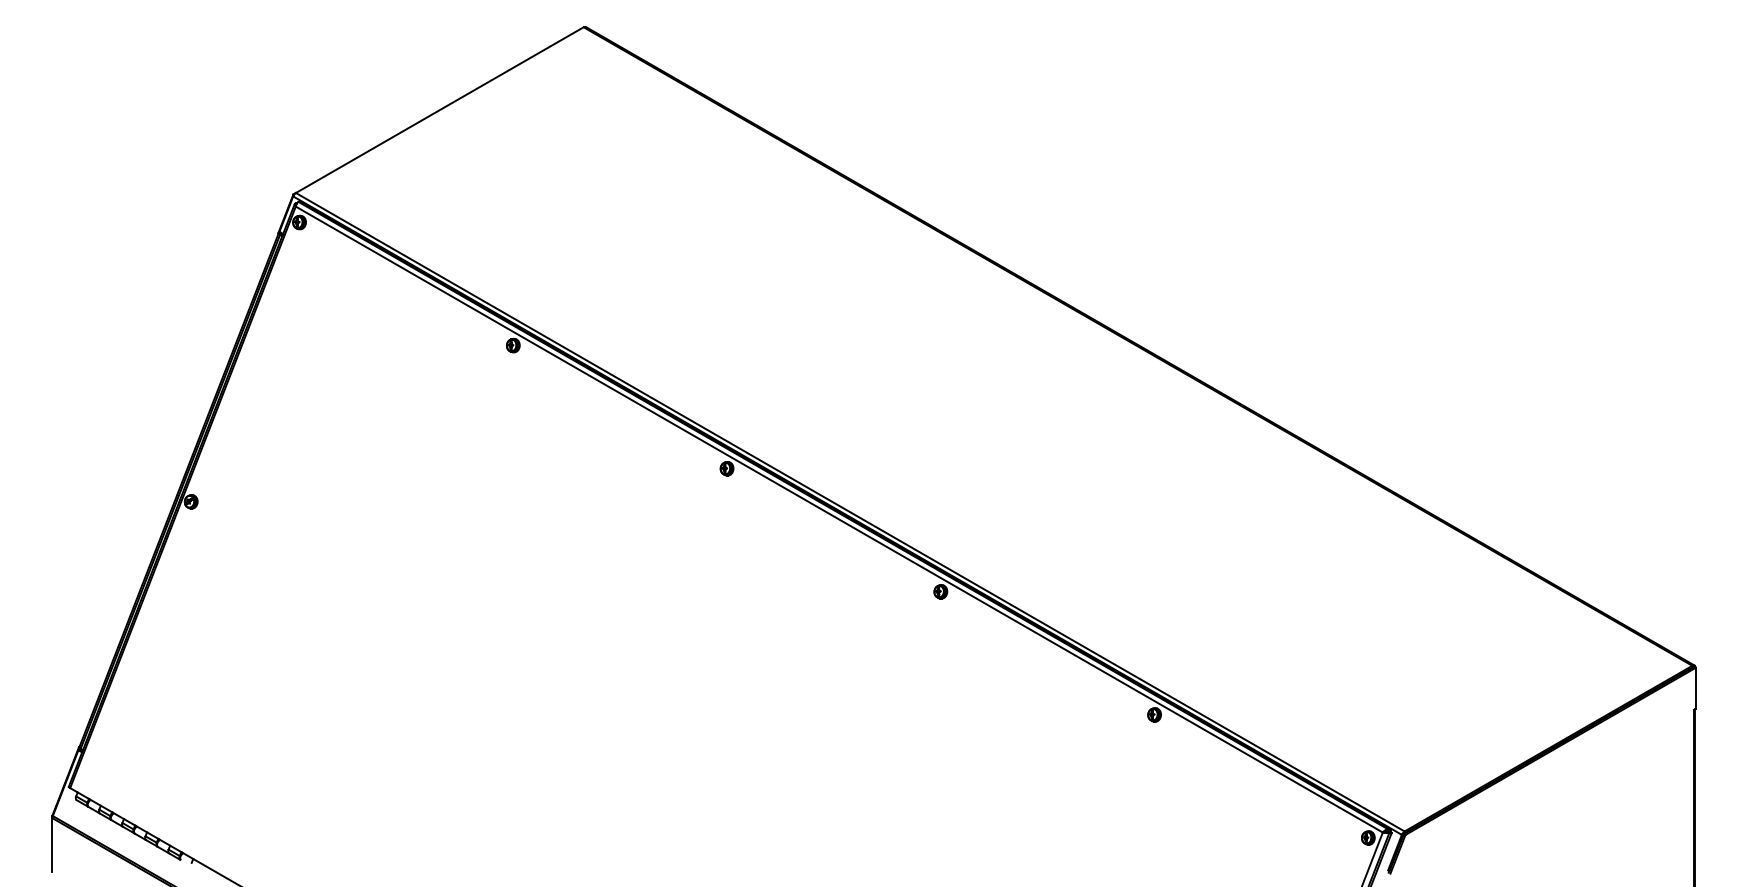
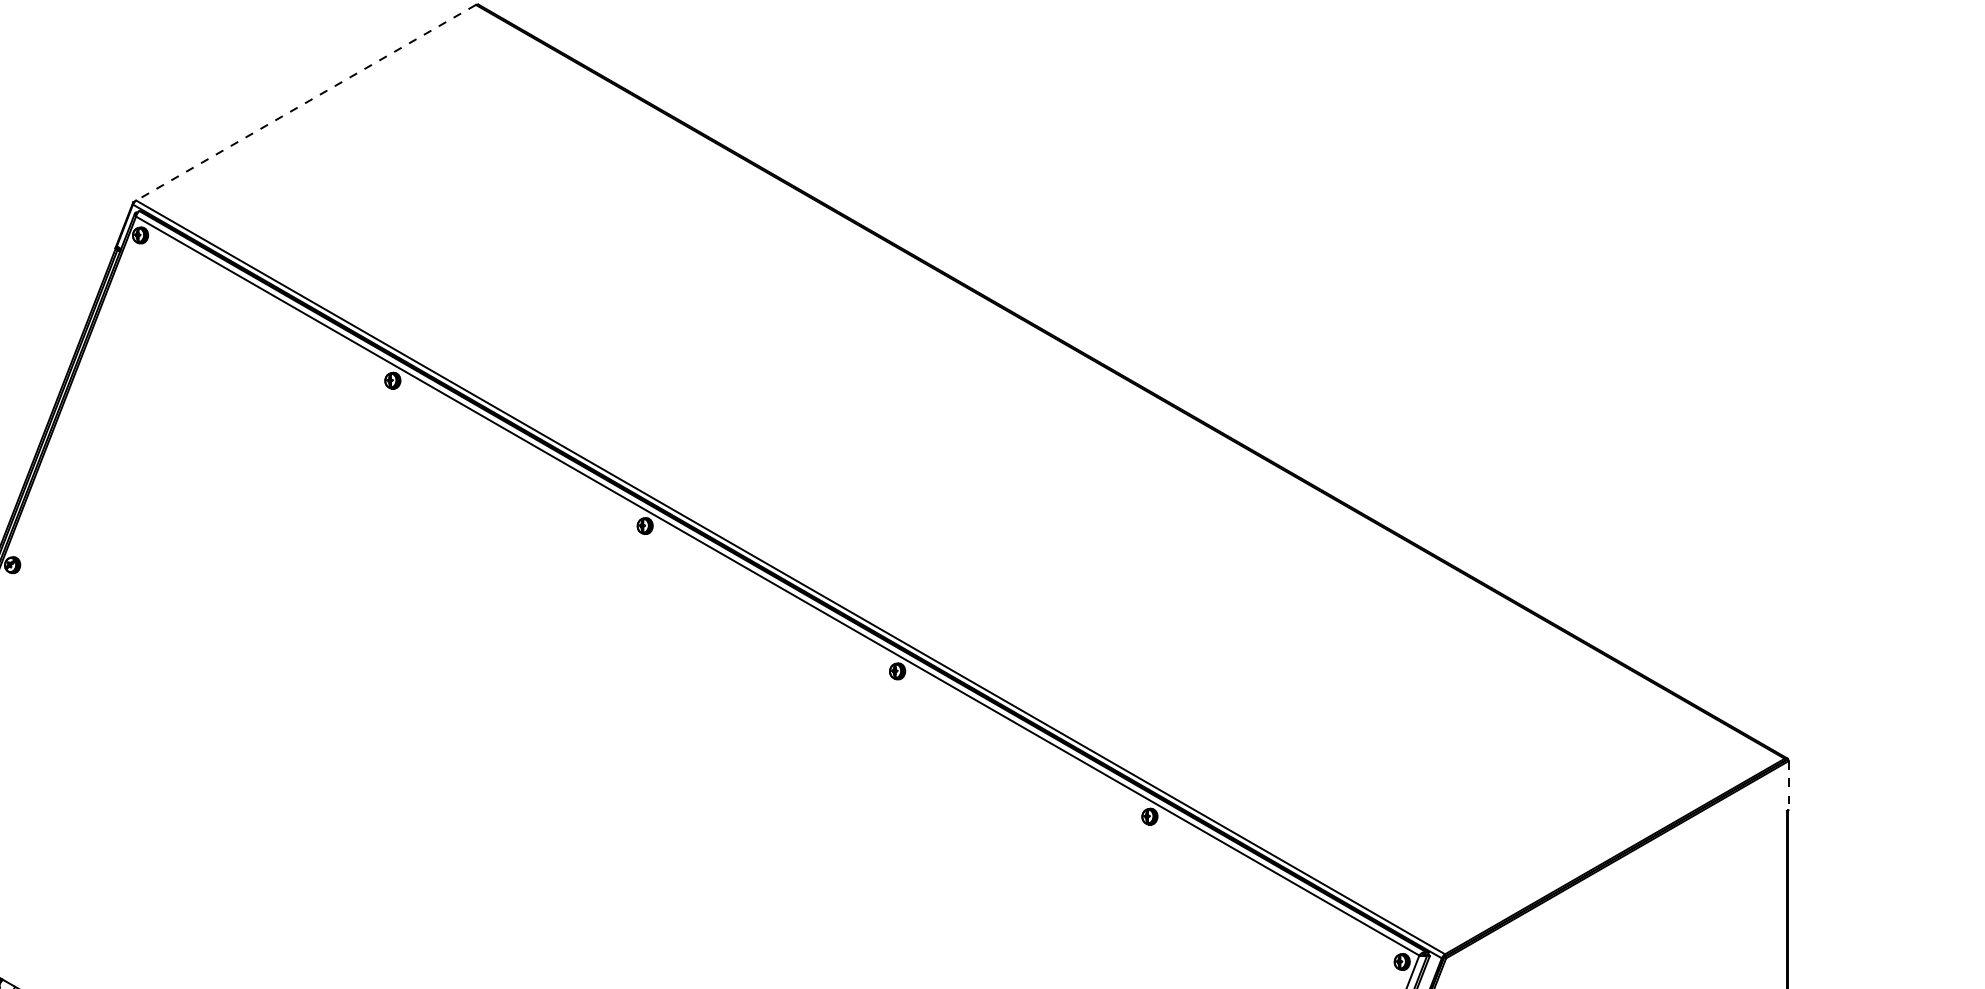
line: (439, 110) -> (305, 103), solid -> dashed
line: (1695, 688) -> (1788, 785), solid -> dashed

